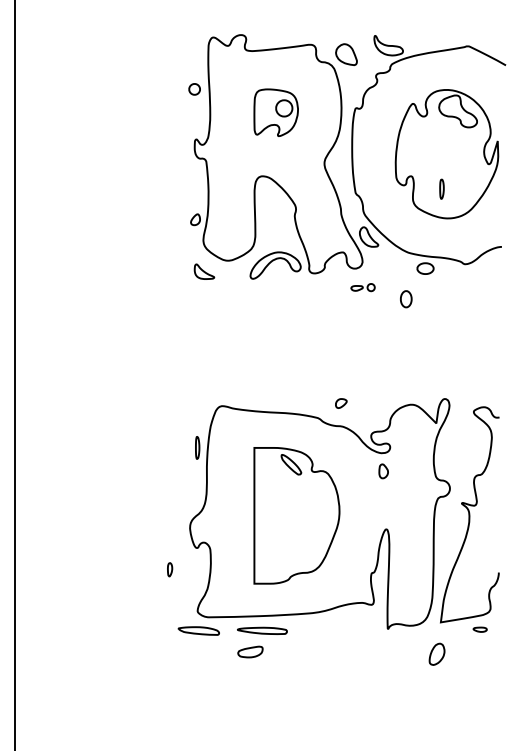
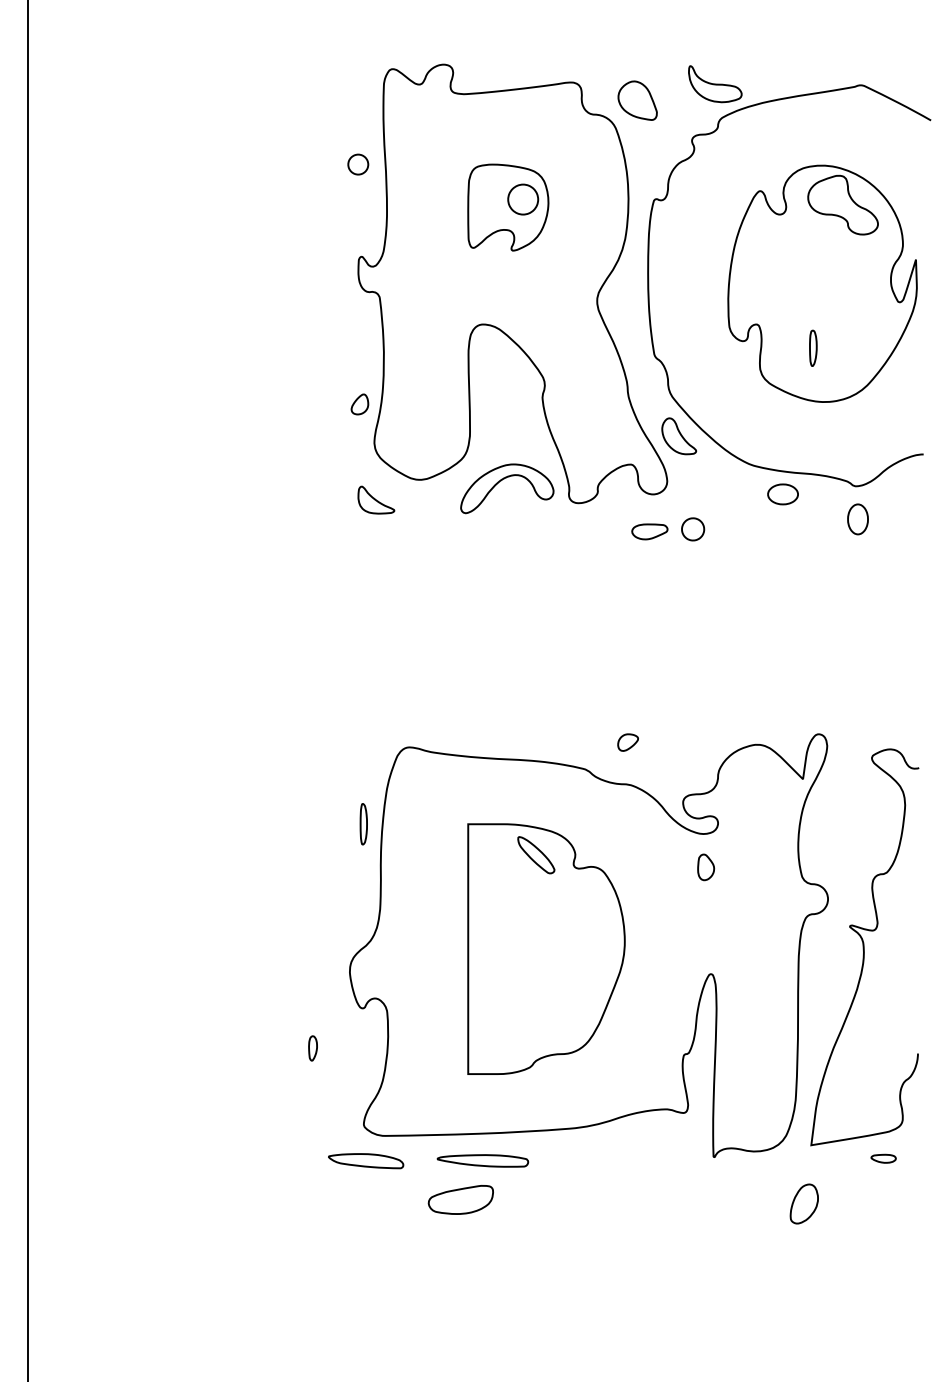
part: (362, 287) -> (667, 529), size x1.67
part: (406, 299) -> (858, 519), moved
part: (250, 651) -> (461, 1198), size x1.43

